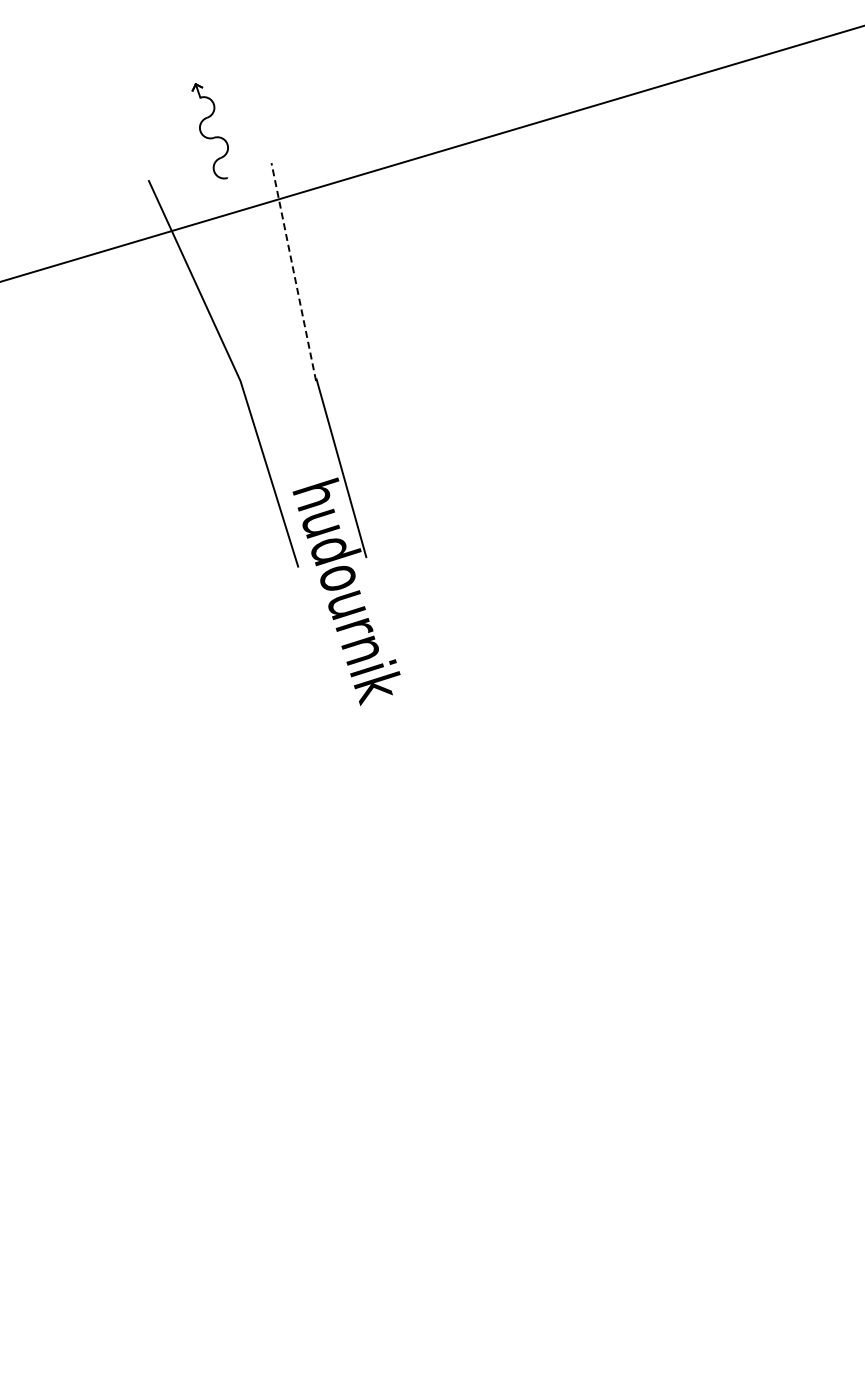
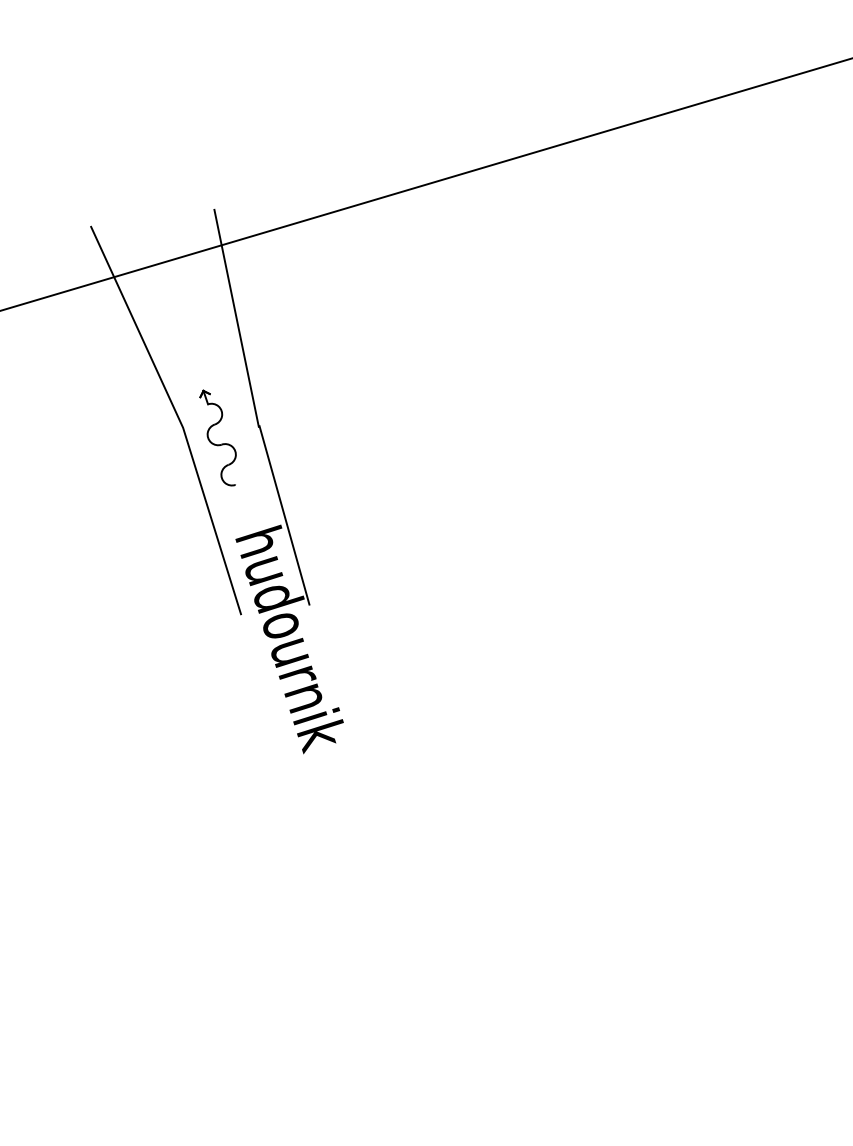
part: (209, 131) -> (217, 438), moved
line: (293, 271) -> (236, 317), dashed -> solid

